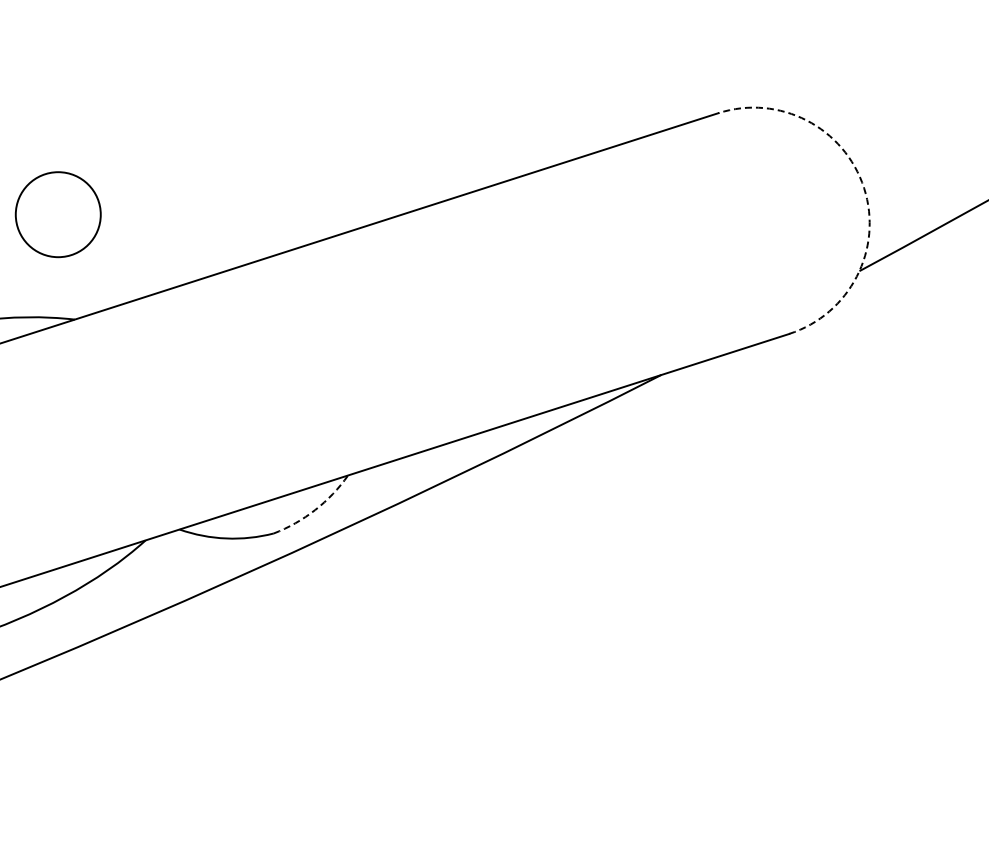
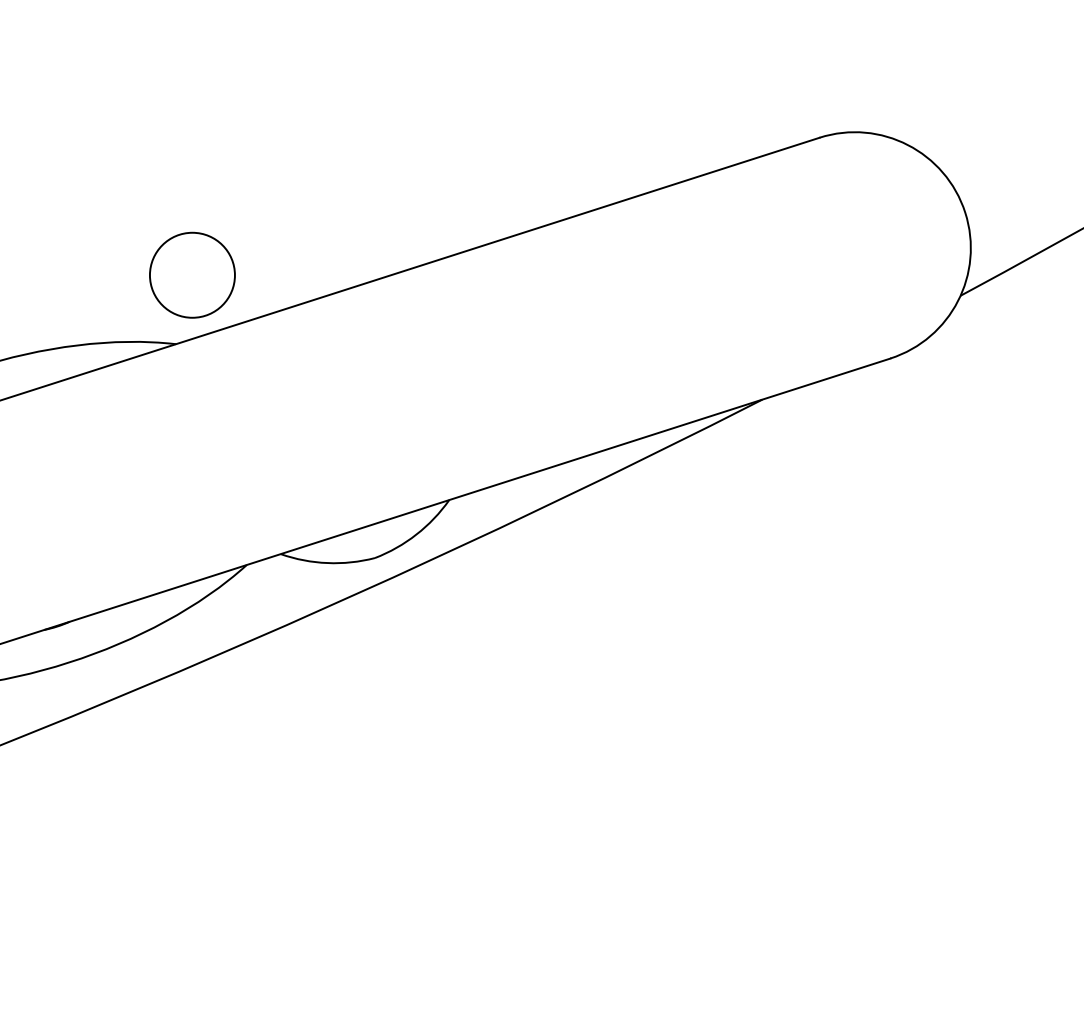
arc: (864, 187) -> (965, 212), dashed -> solid
circle: (58, 213) -> (192, 274), moved
arc: (315, 509) -> (416, 534), dashed -> solid

